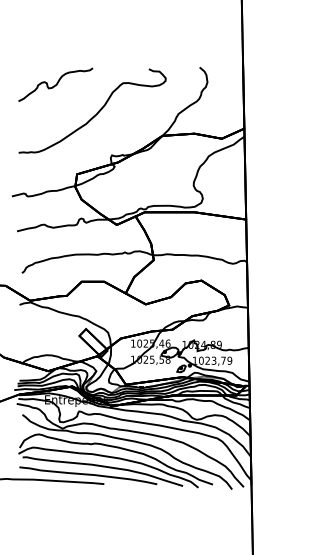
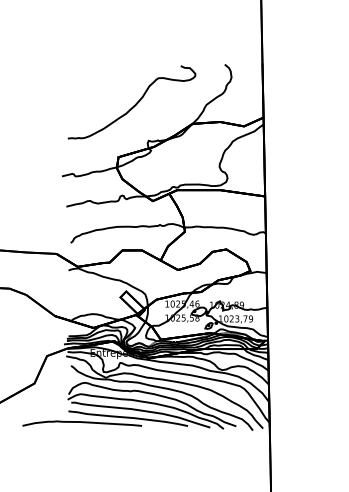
curve: (55, 84) -> (99, 79), removed

